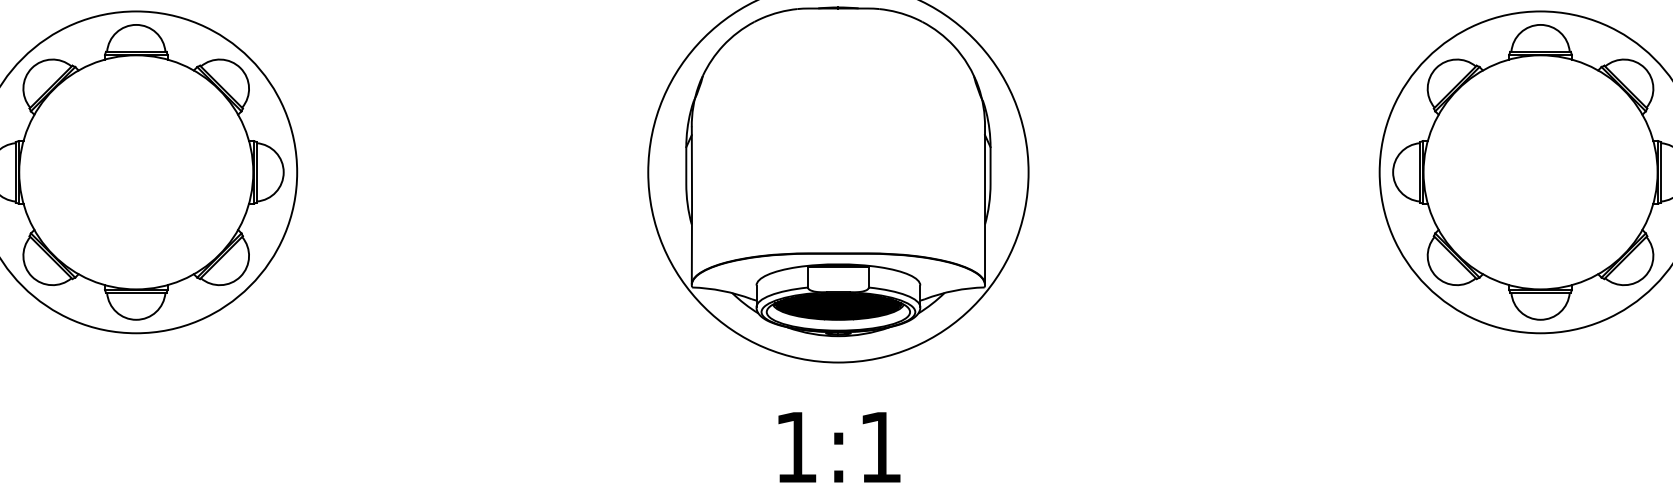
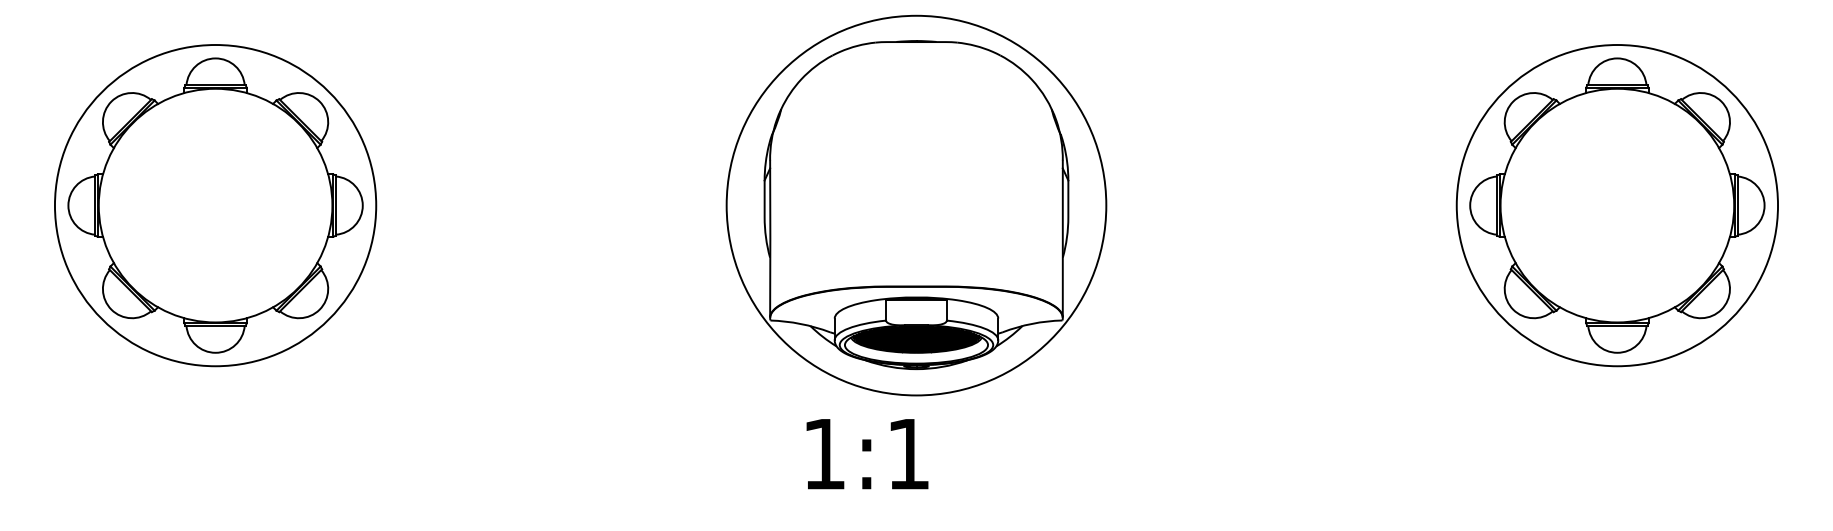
text: (839, 447) -> (867, 454), moved

